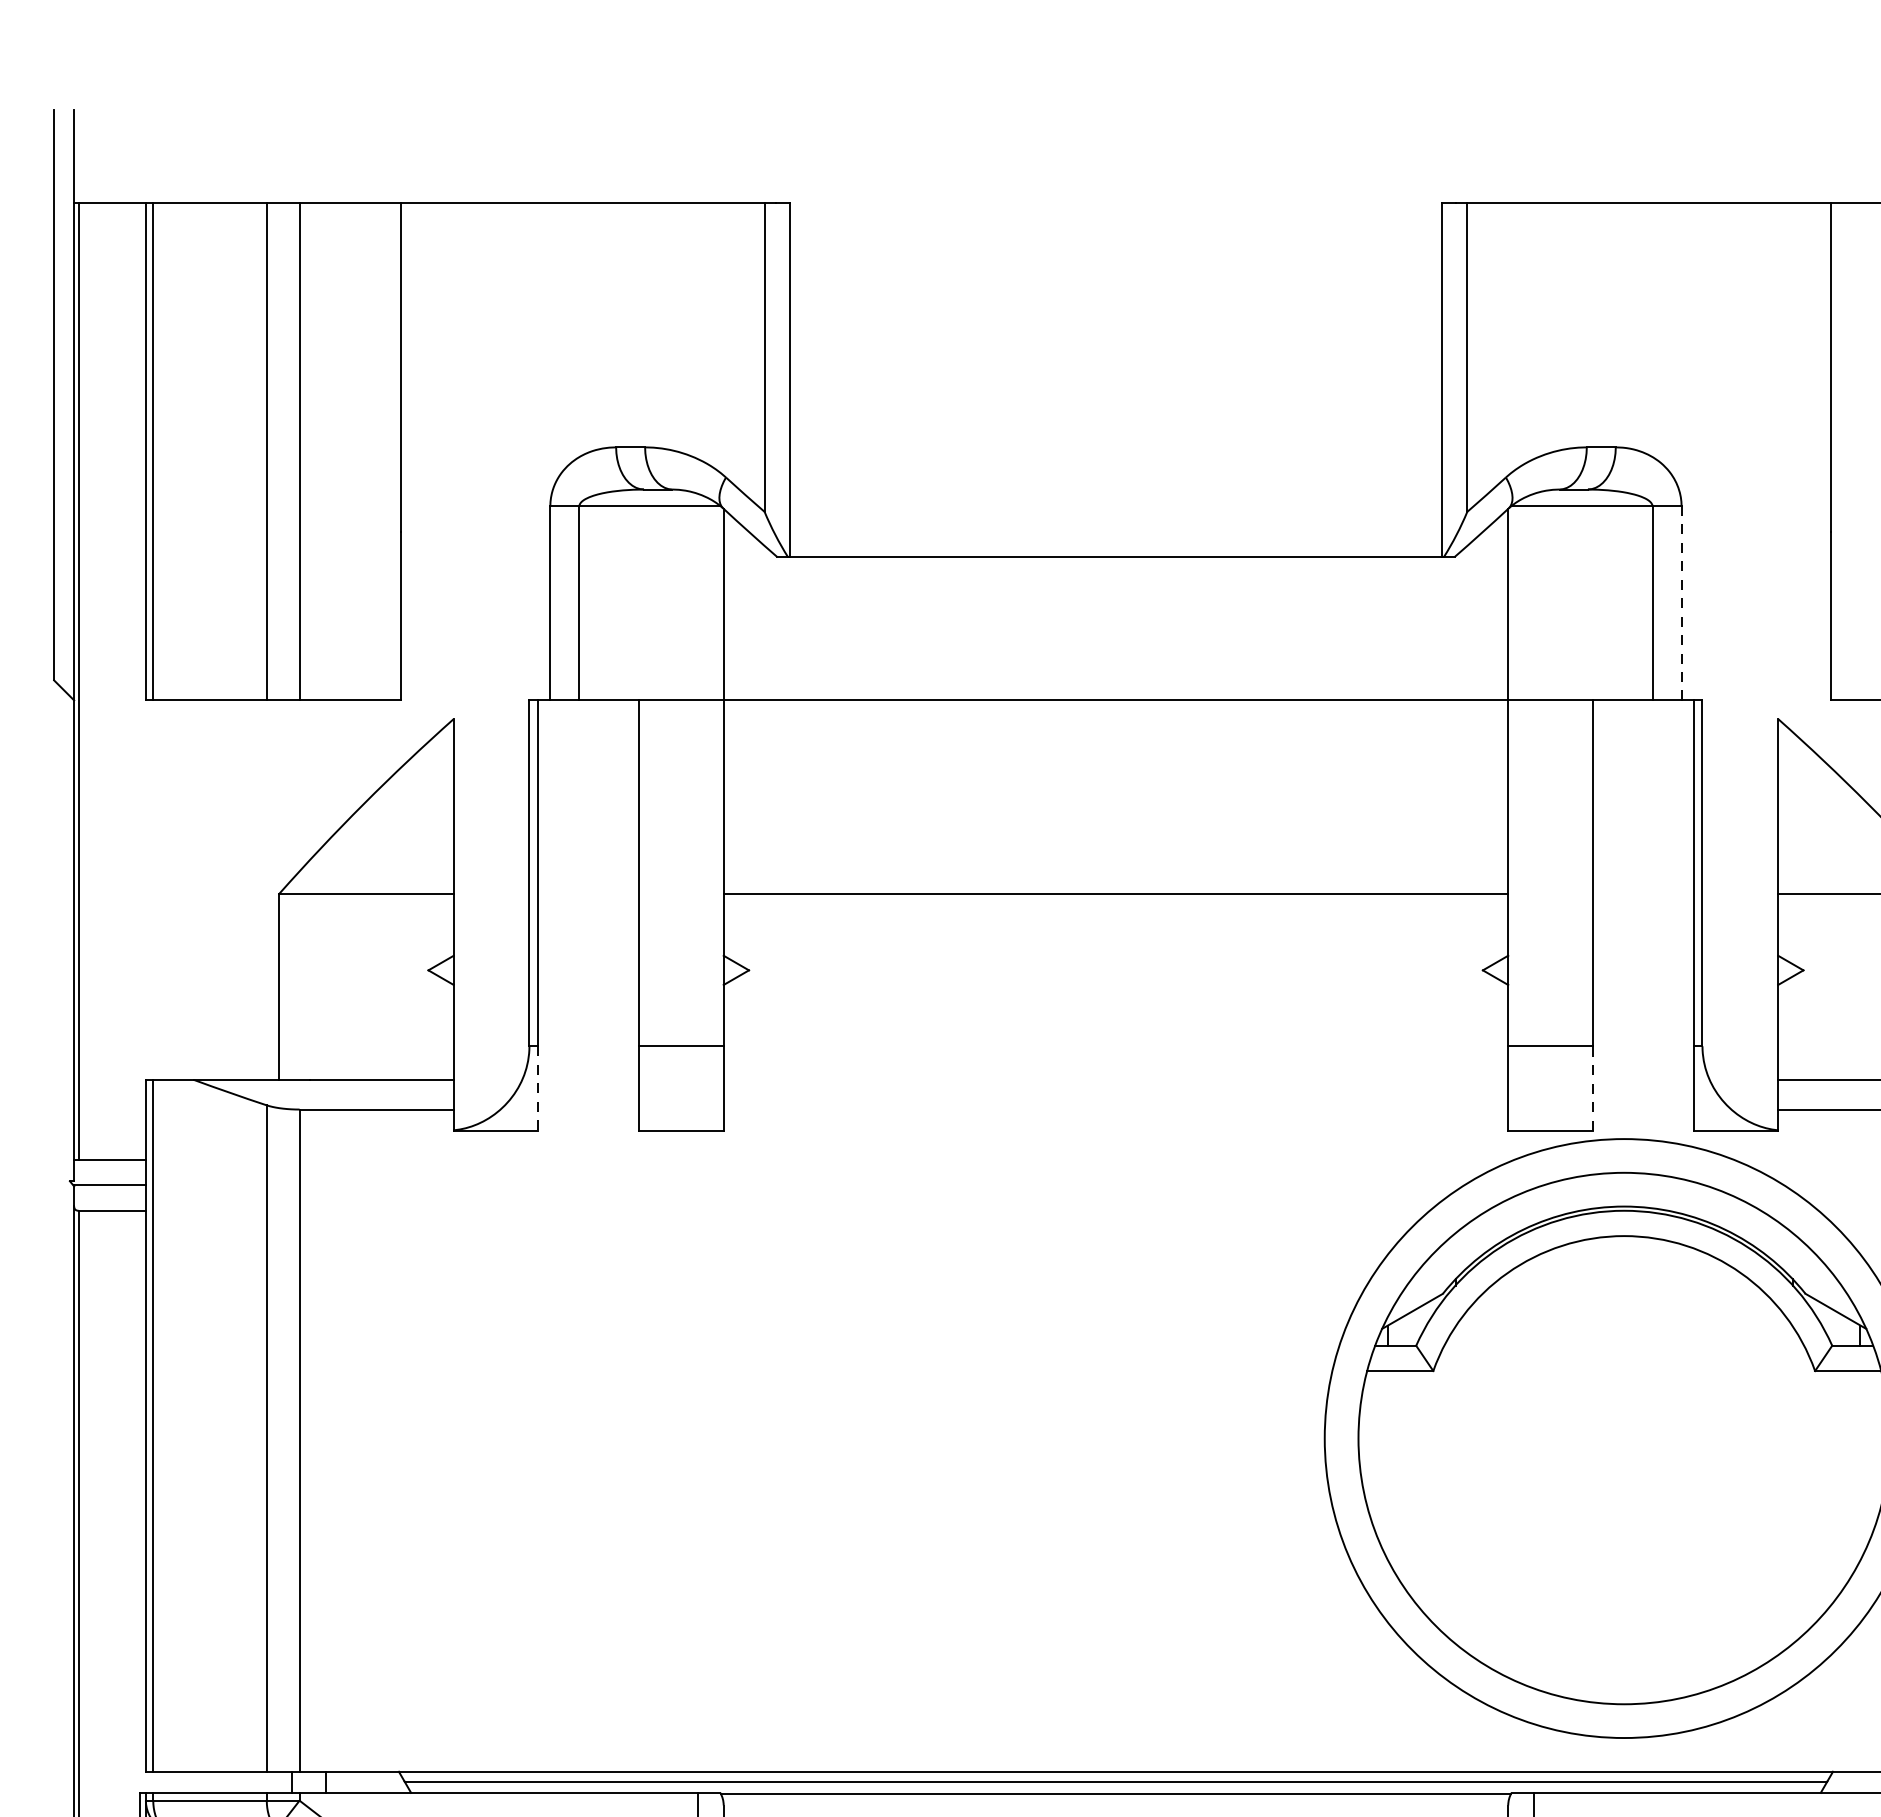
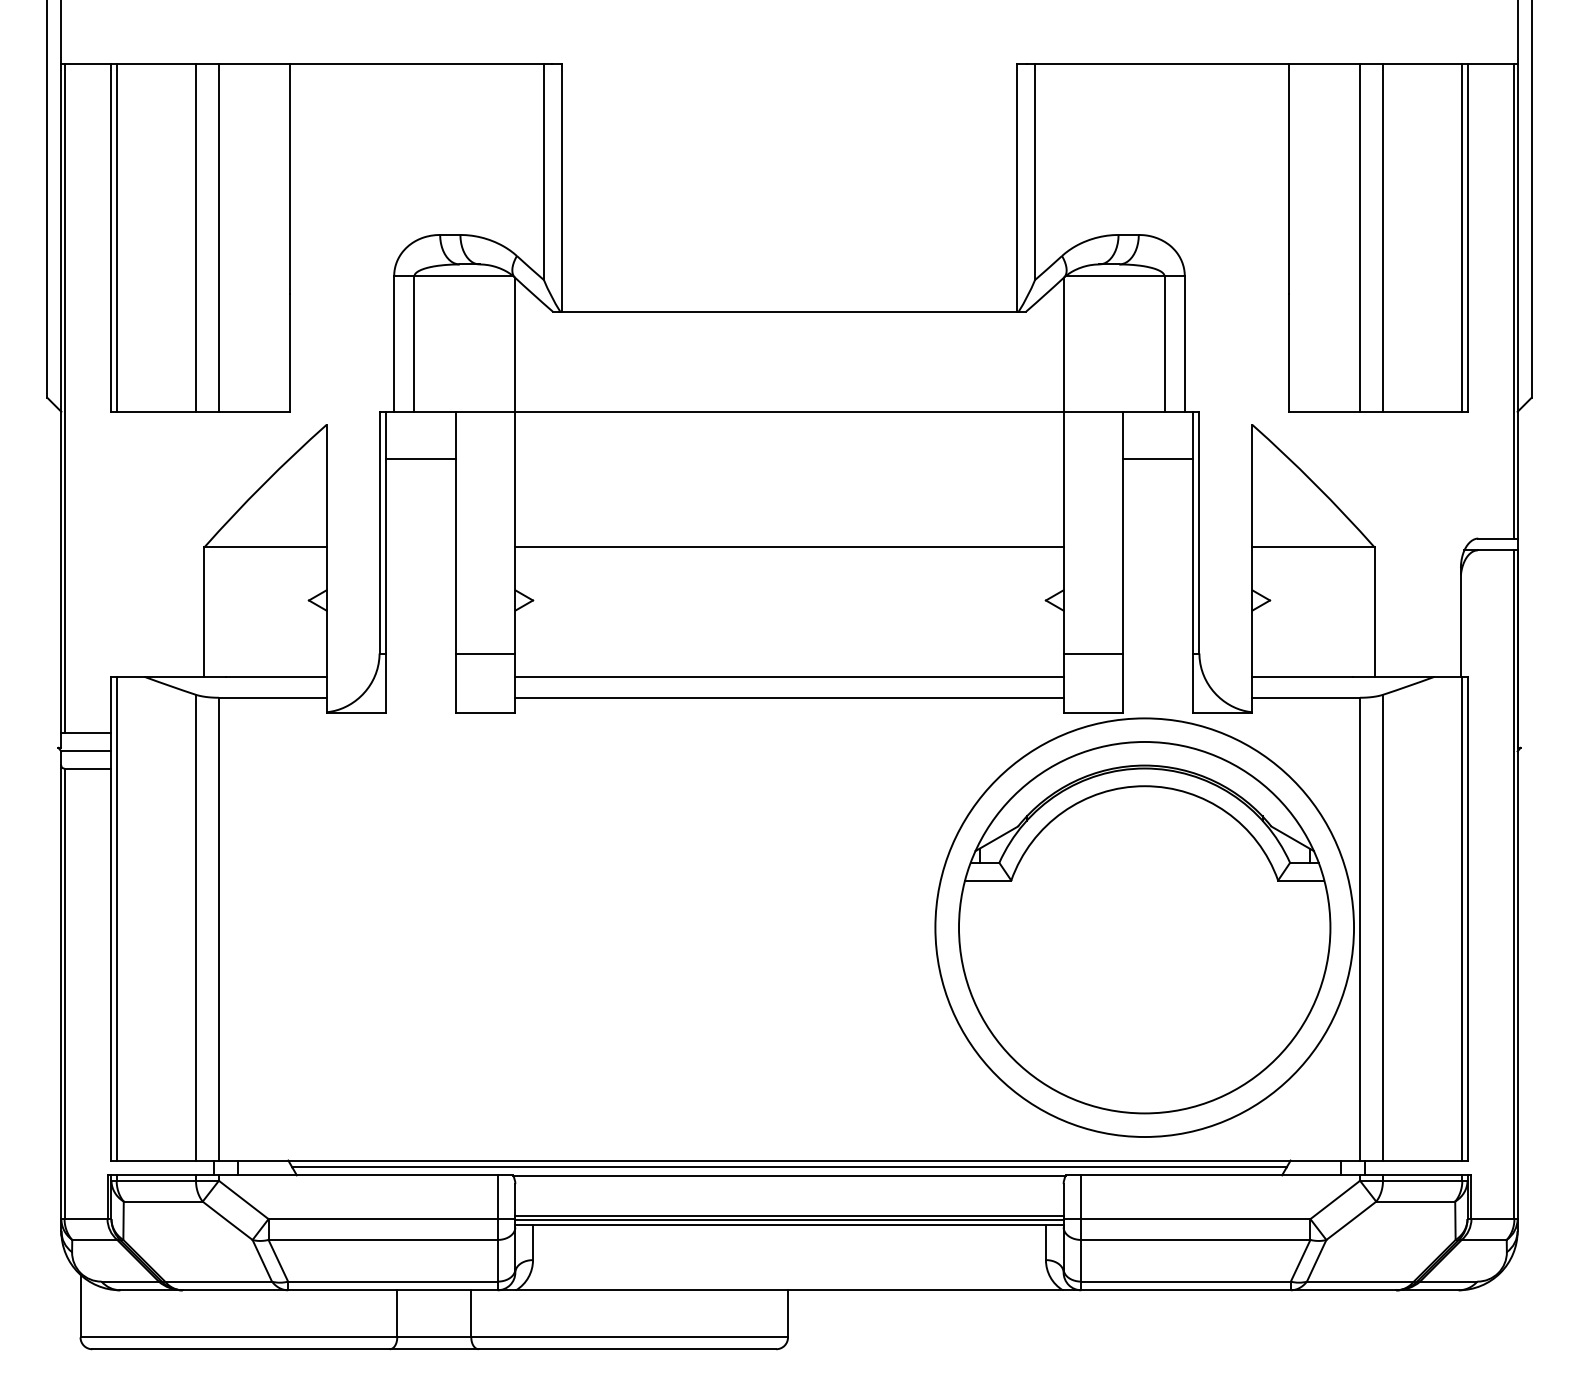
line: (1681, 604) -> (1184, 344), dashed -> solid
line: (588, 767) -> (420, 458), added
line: (1642, 767) -> (1157, 458), added
line: (1115, 1080) -> (789, 677), added
line: (1592, 1087) -> (1122, 682), dashed -> solid
line: (537, 1089) -> (385, 683), dashed -> solid
line: (1115, 1109) -> (789, 697), added

